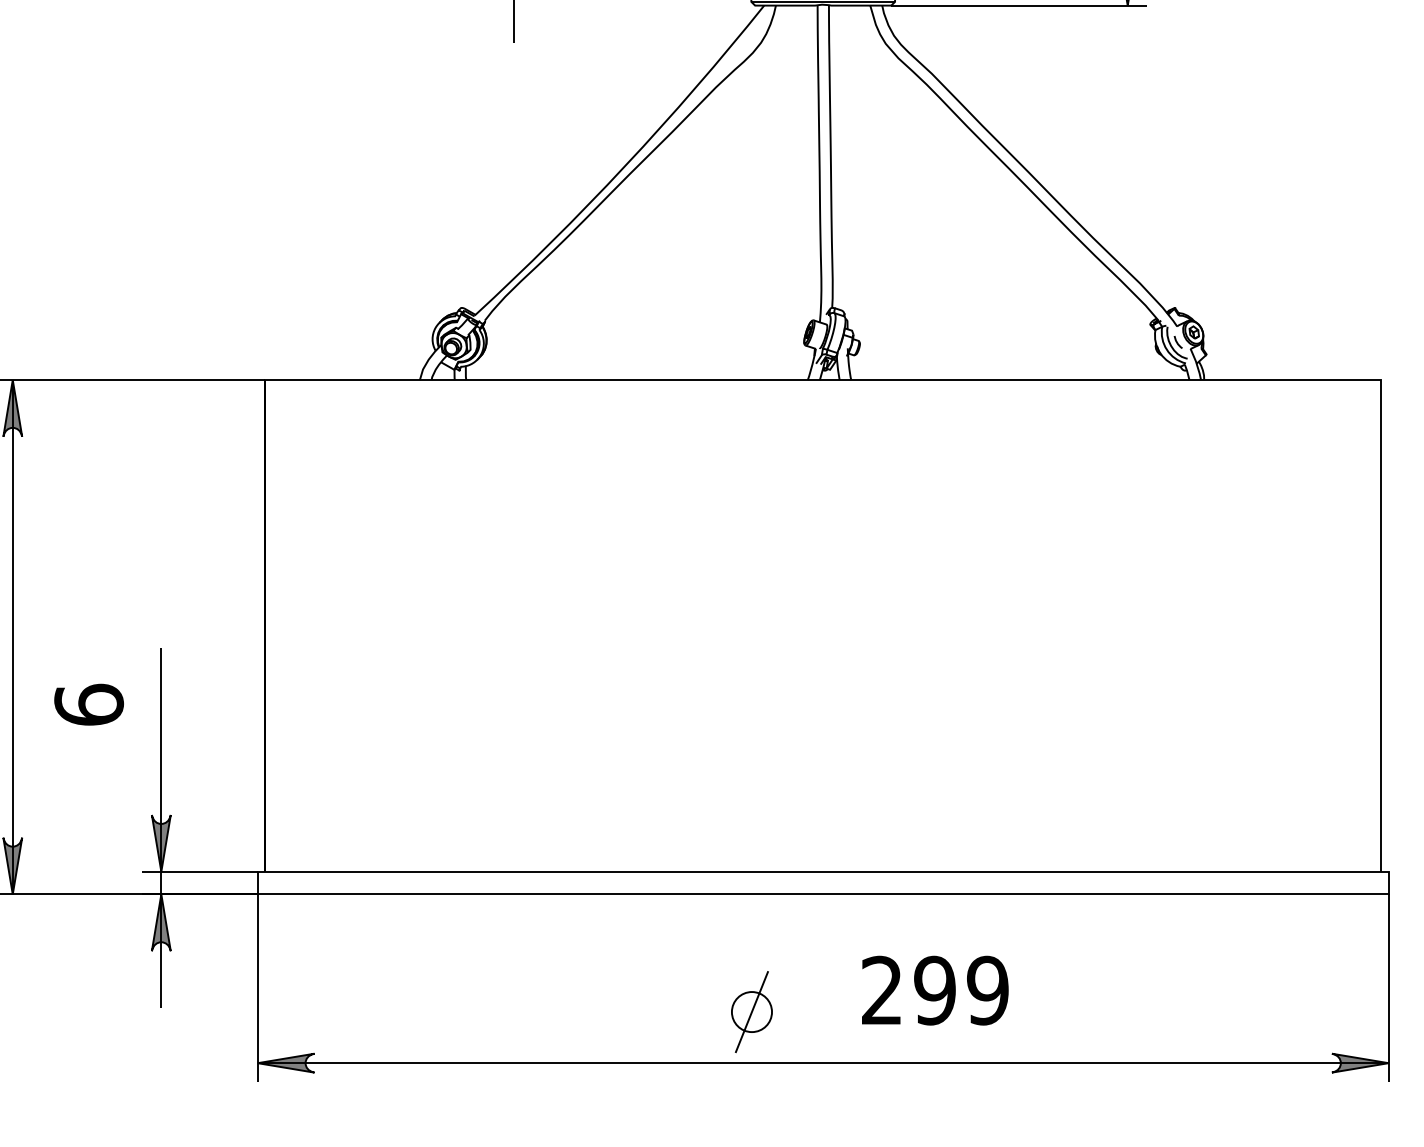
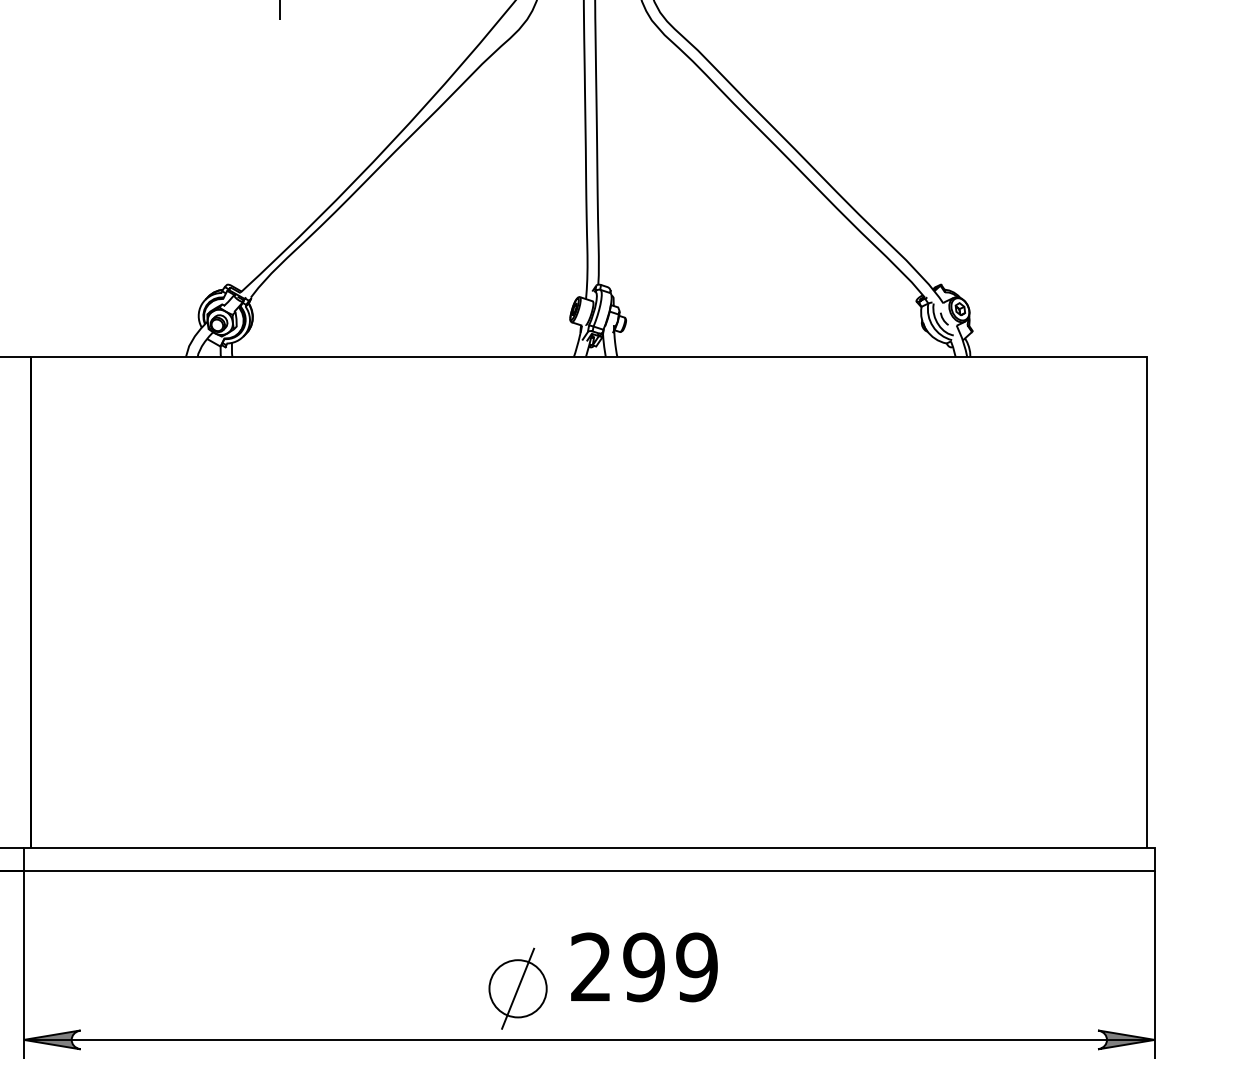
text: (935, 990) -> (644, 967), moved
circle: (751, 1011) -> (517, 988), size x1.43

